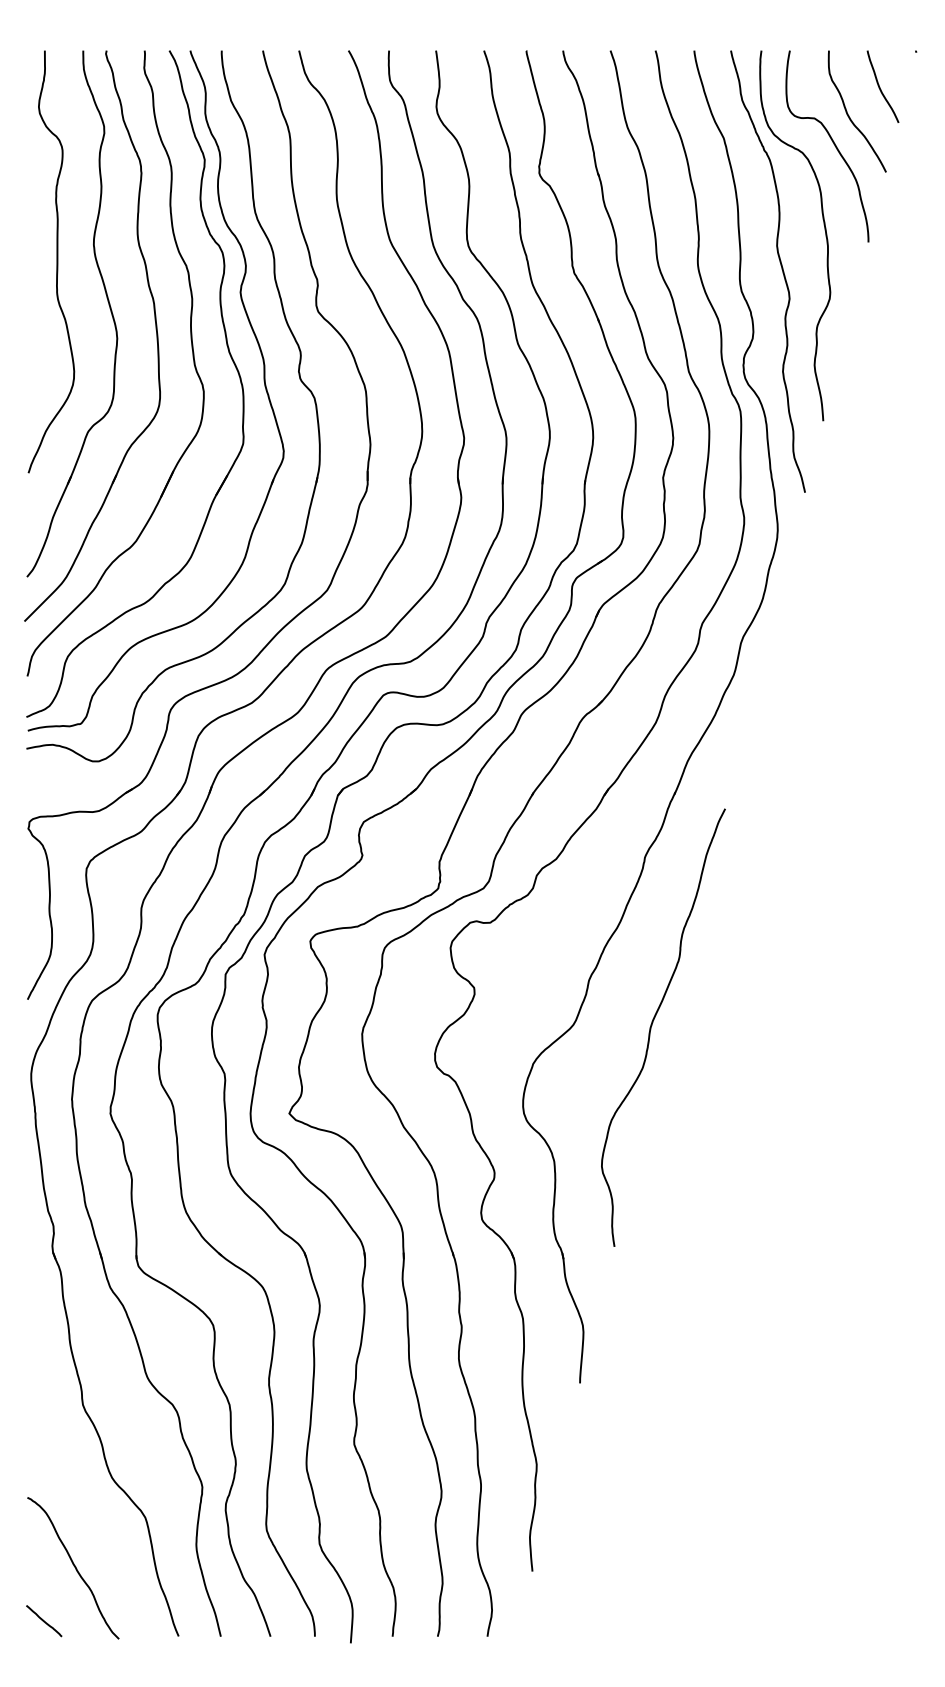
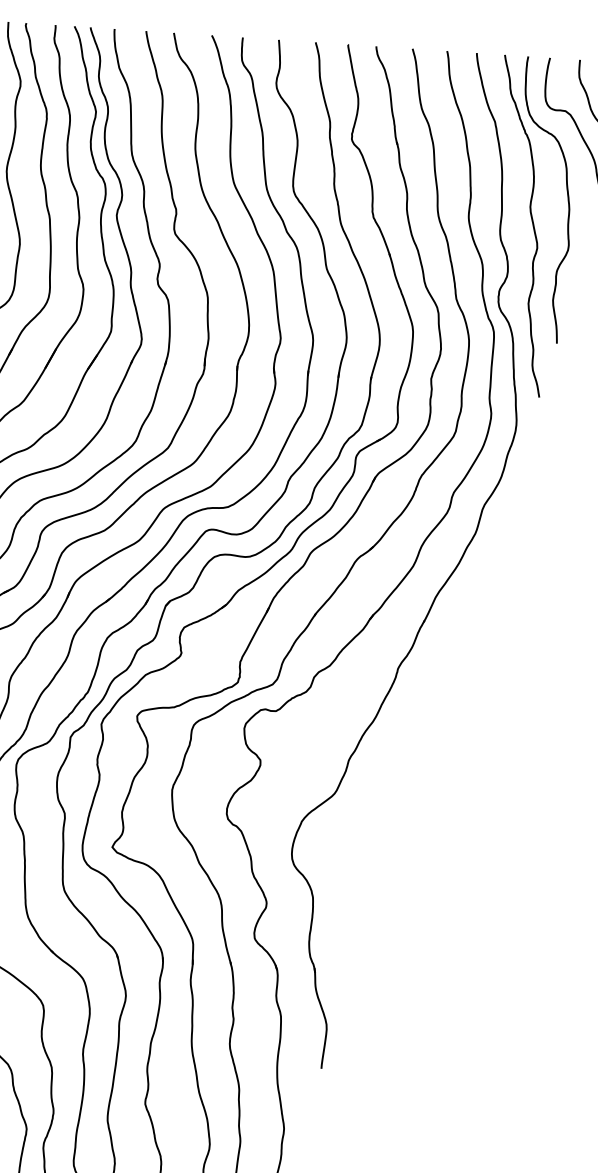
curve: (653, 1022) -> (396, 795), removed

